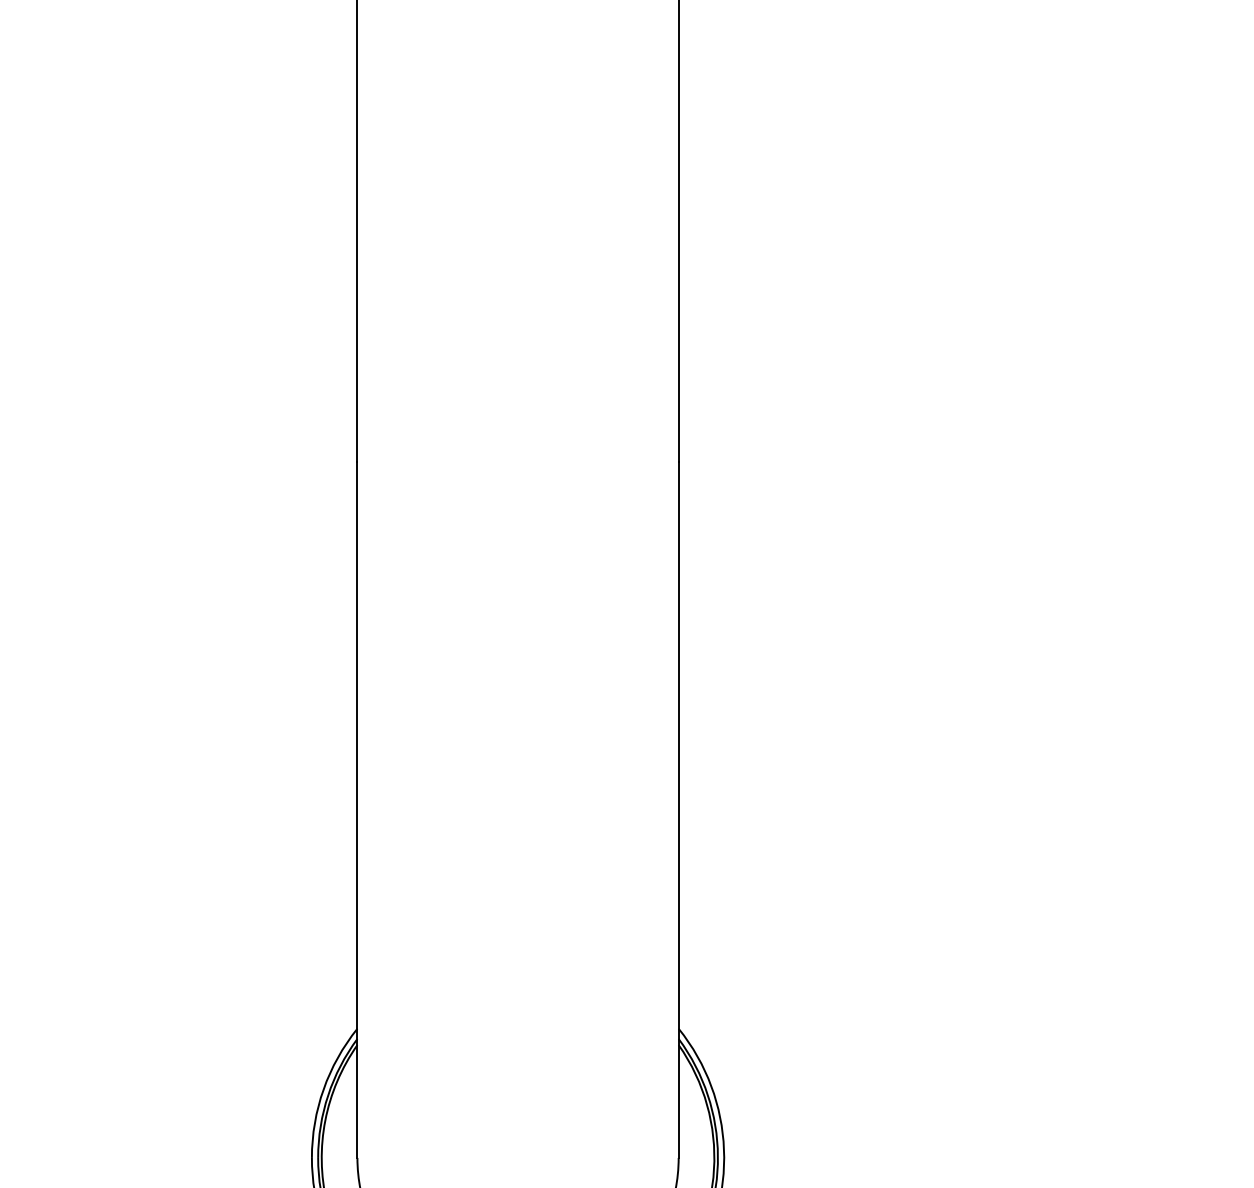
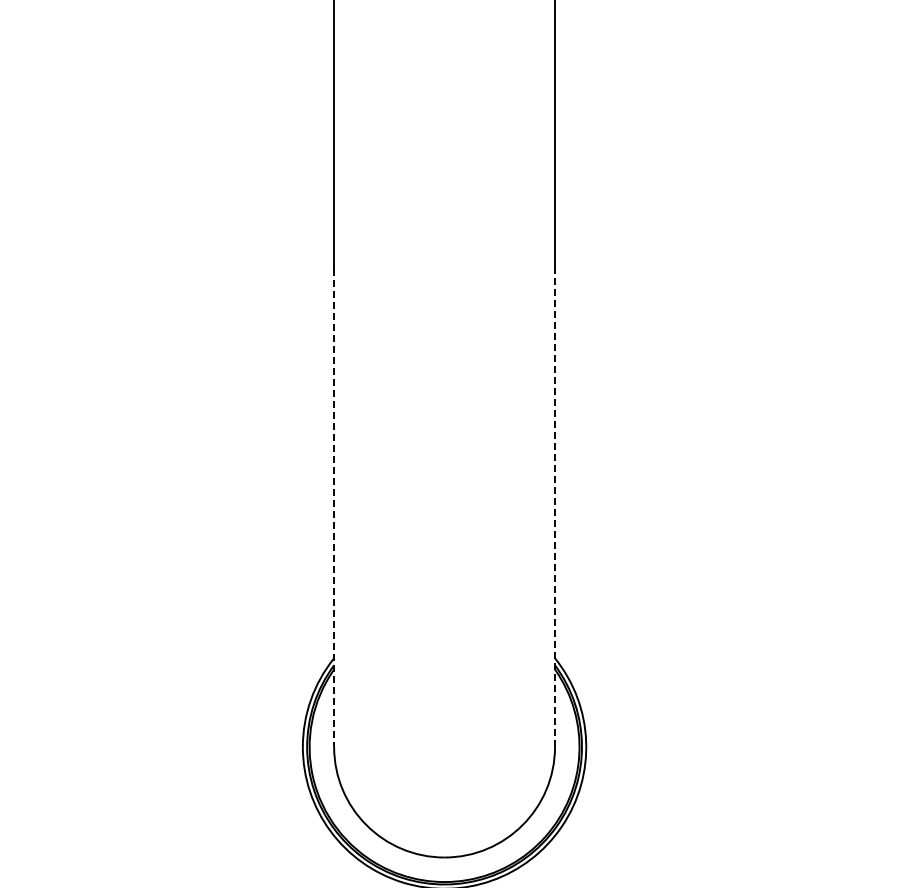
line: (679, 809) -> (555, 507), solid -> dashed
line: (357, 810) -> (334, 508), solid -> dashed

